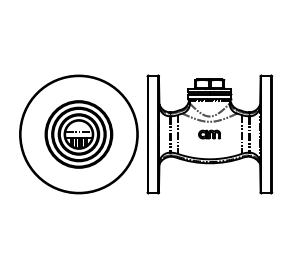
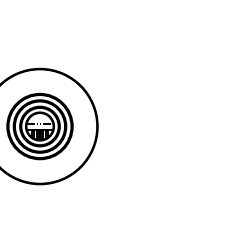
part: (209, 134) -> (168, 126), removed

